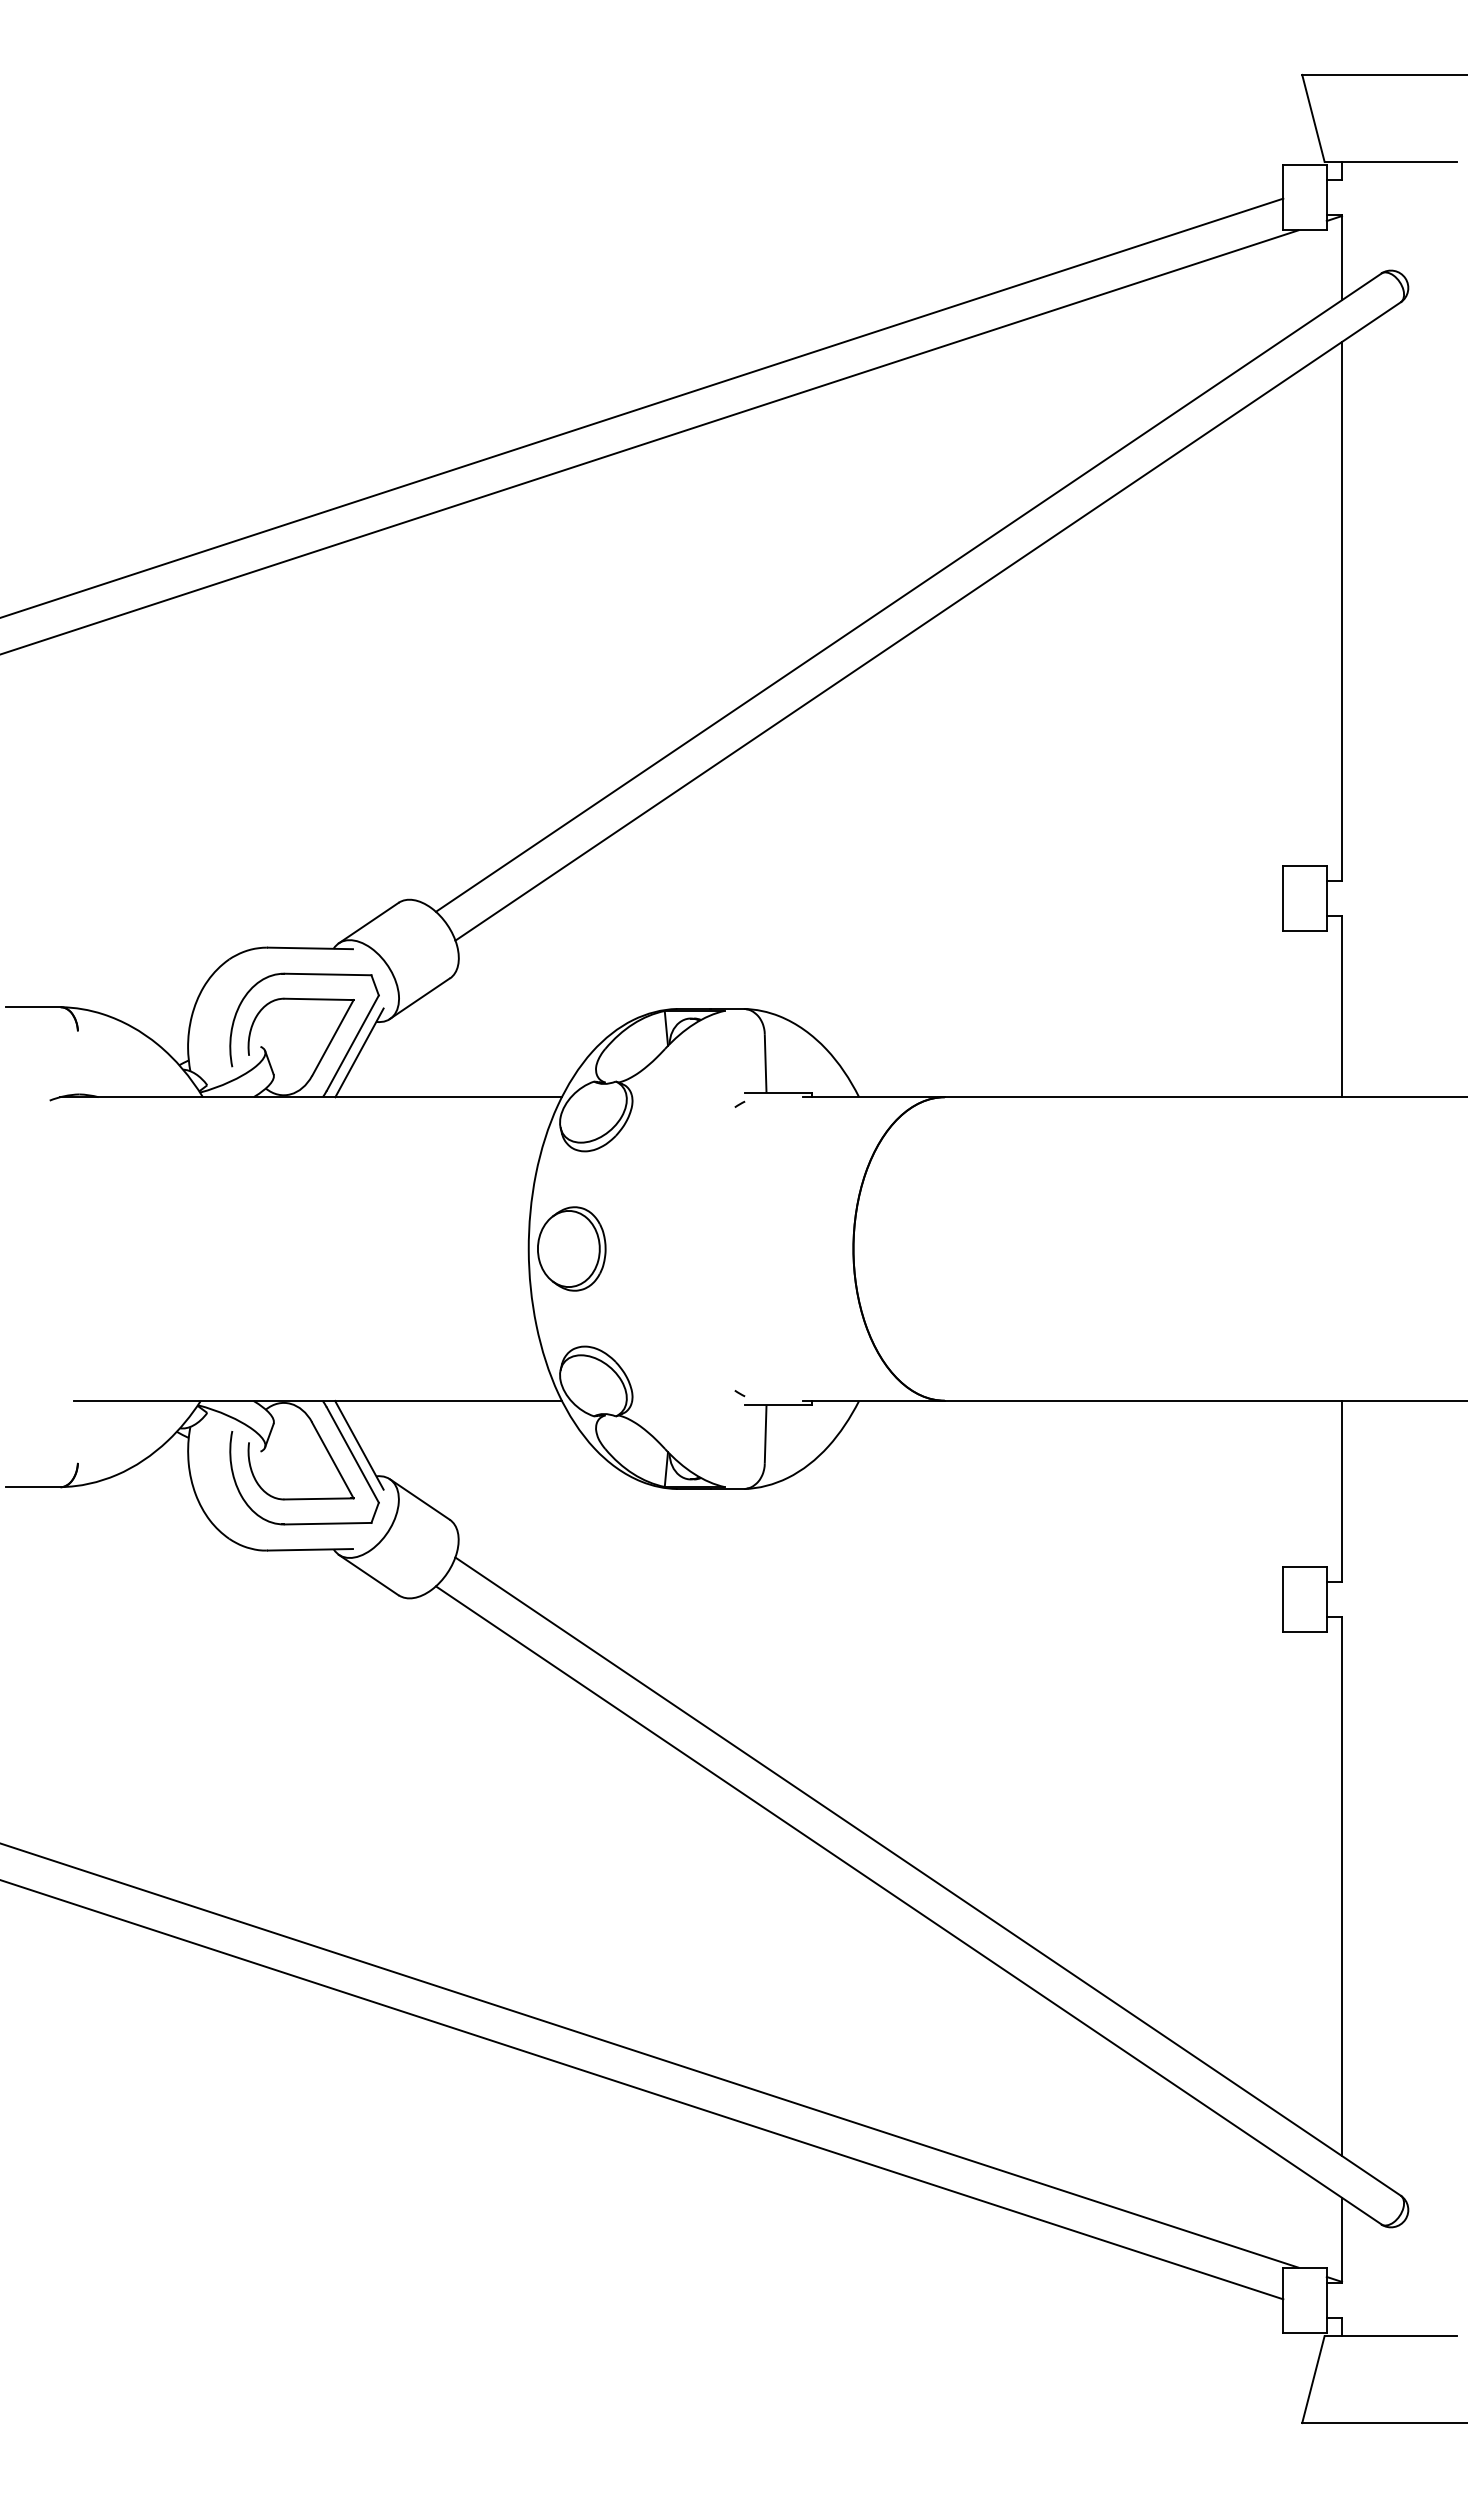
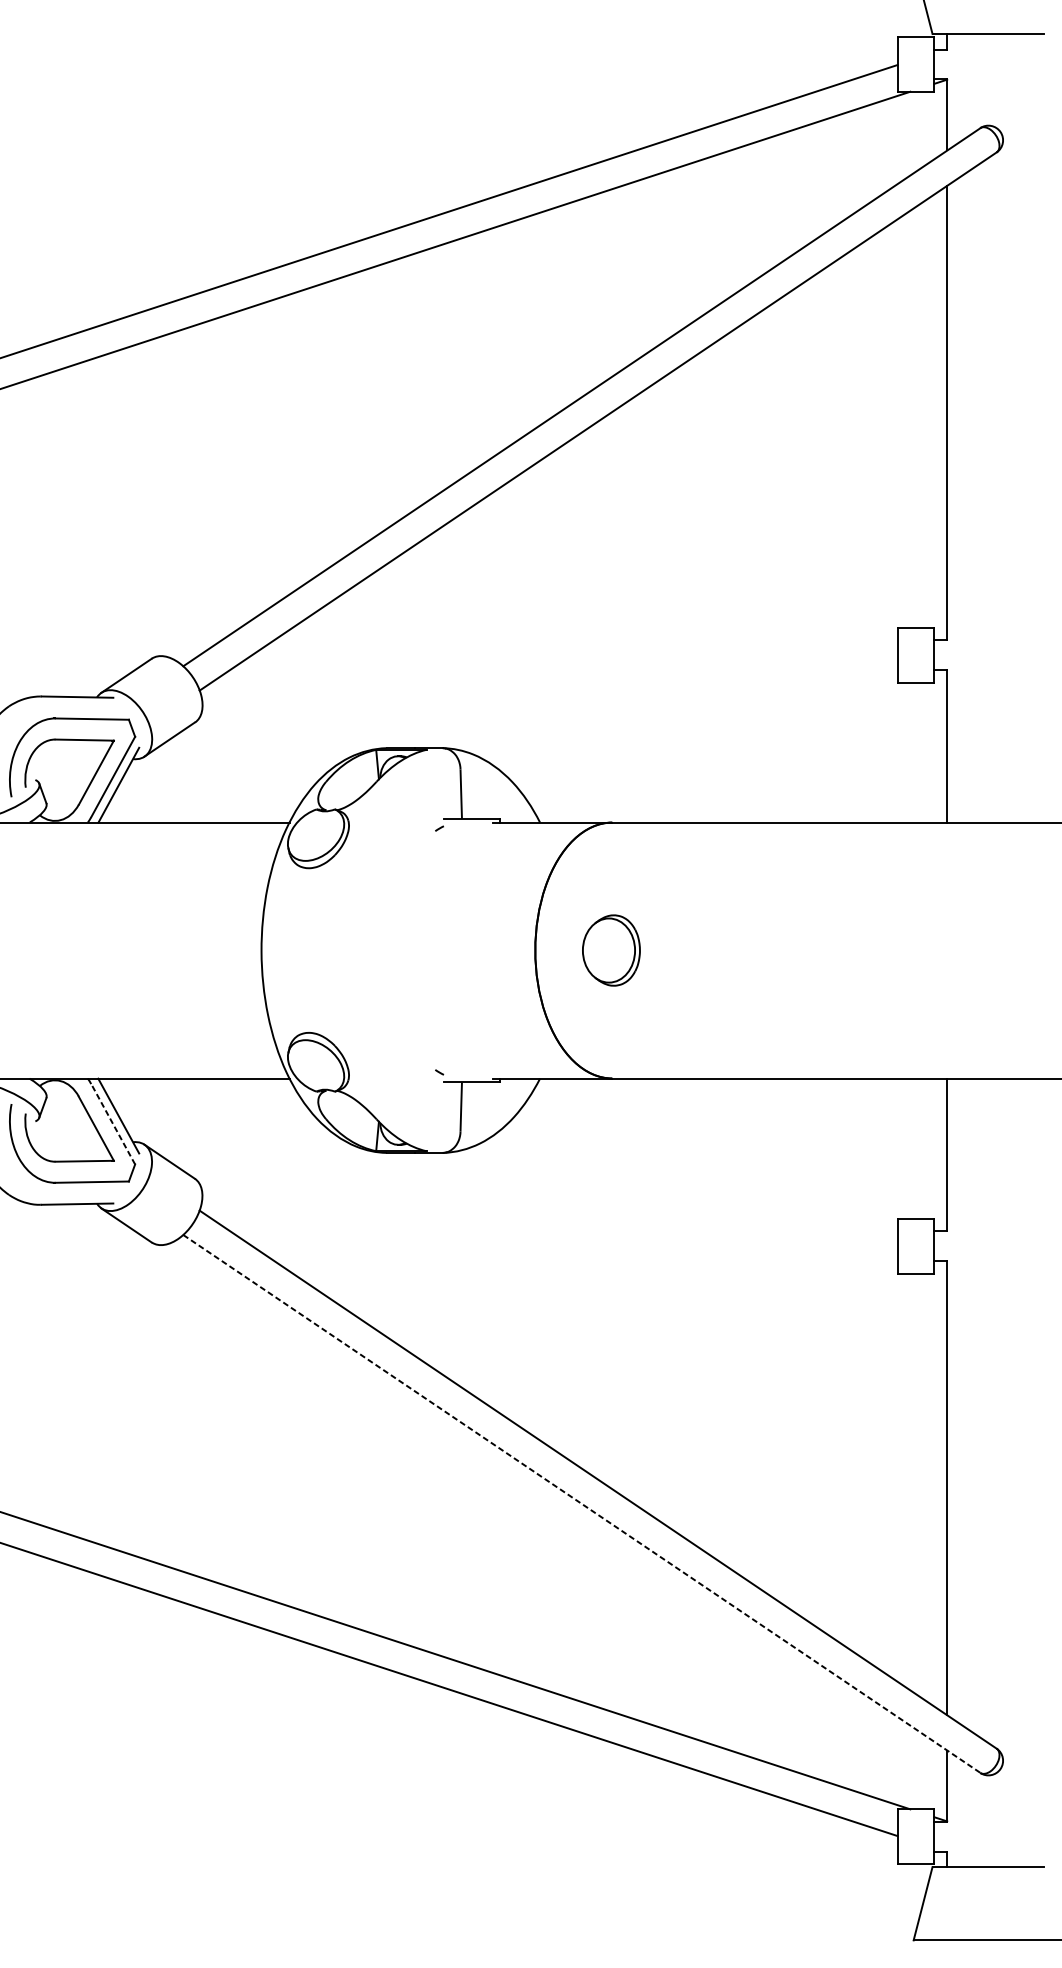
part: (571, 1248) -> (611, 950), moved
line: (352, 1454) -> (112, 1123), solid -> dashed
line: (909, 1905) -> (582, 1504), solid -> dashed

